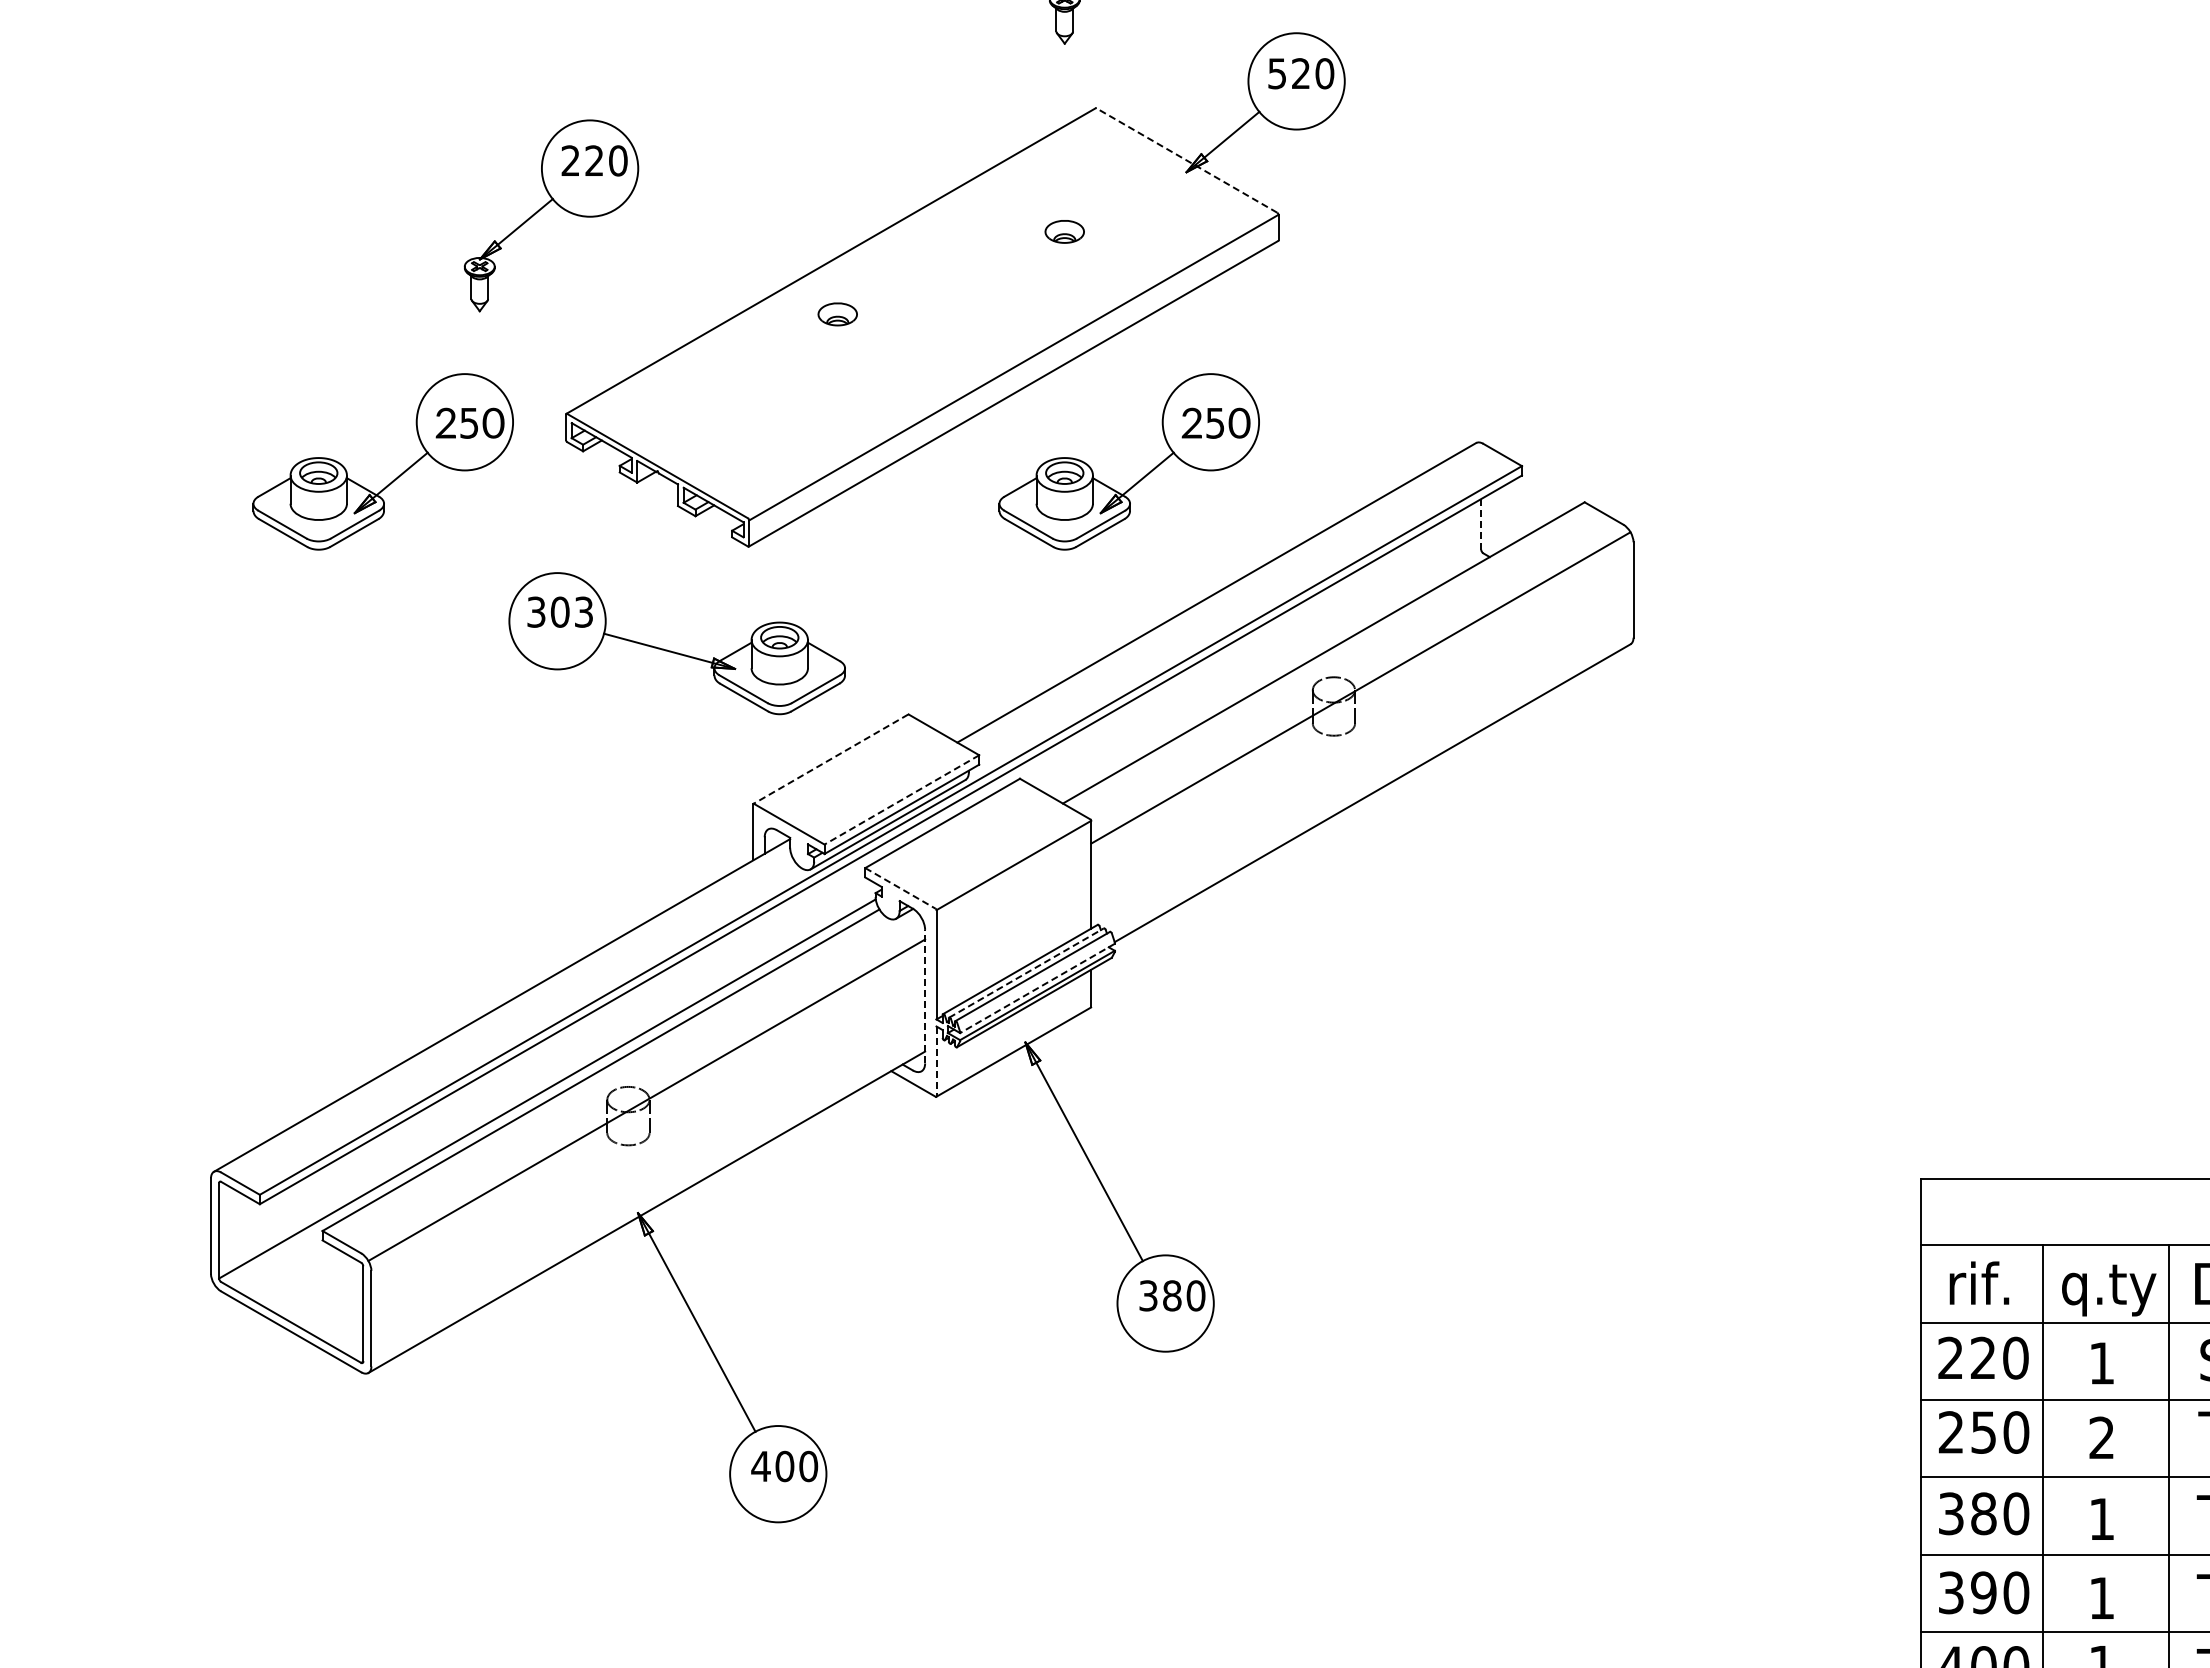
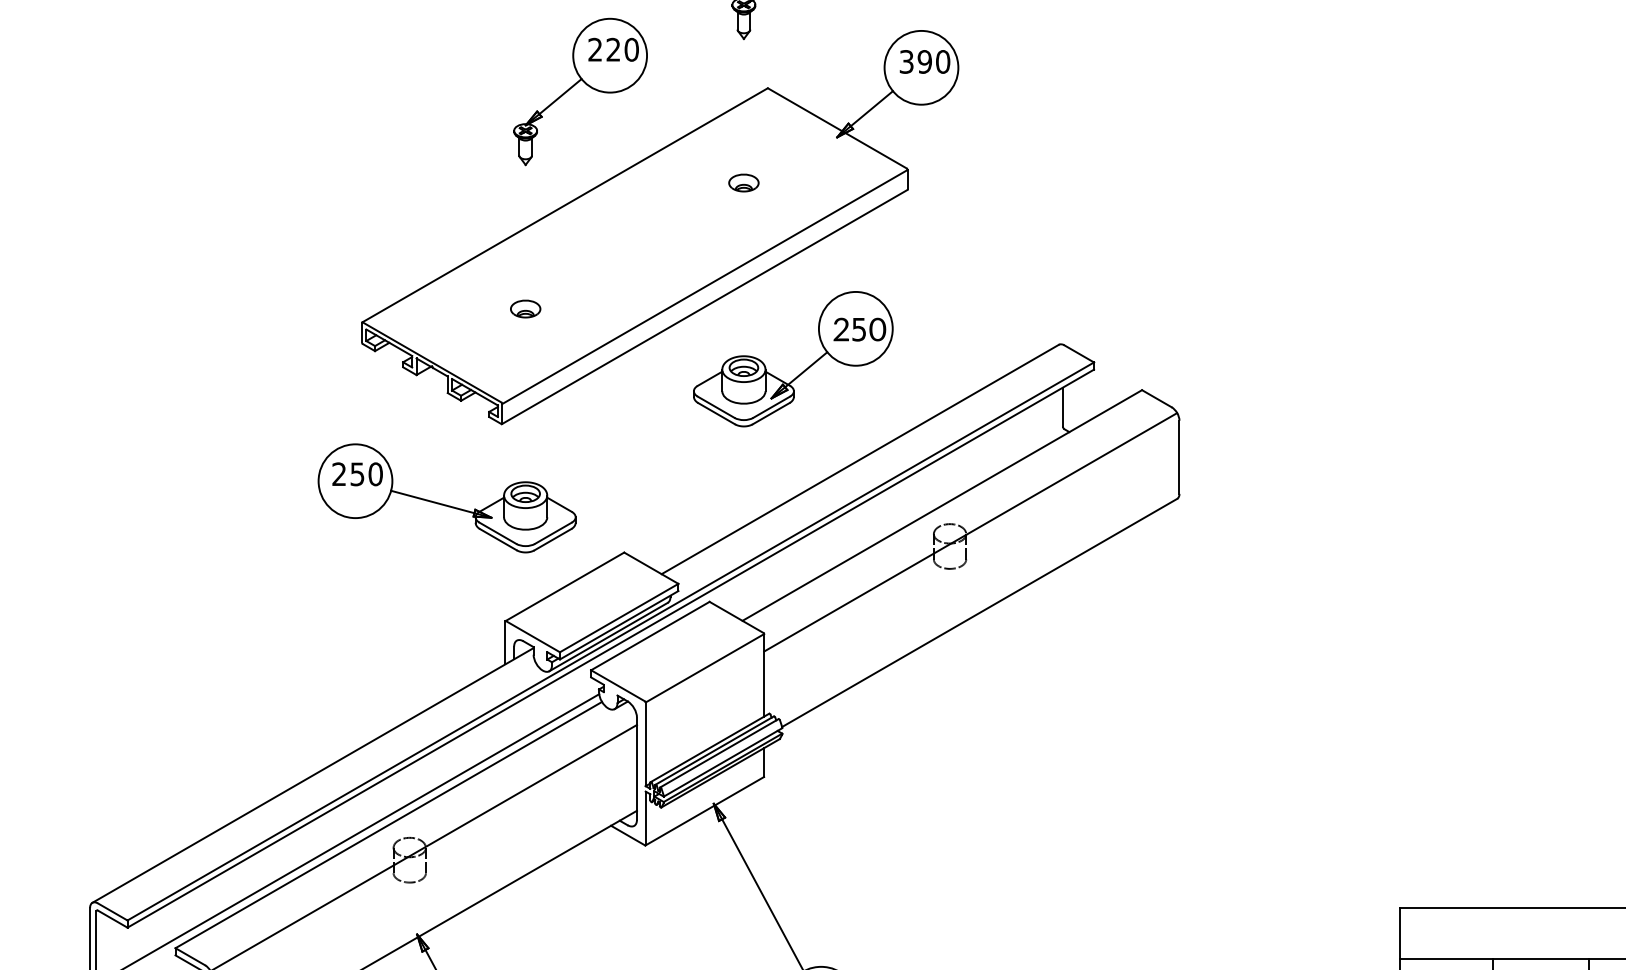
text: (1289, 73) -> (916, 61), 520 -> 390
line: (1186, 160) -> (837, 128), dashed -> solid
part: (544, 207) -> (575, 85), moved
part: (837, 314) -> (525, 309), moved
part: (397, 476) -> (232, 370), removed
line: (1481, 524) -> (1063, 407), dashed -> solid
text: (560, 611) -> (357, 473), 303 -> 250
line: (830, 759) -> (564, 587), dashed -> solid
line: (901, 800) -> (618, 618), dashed -> solid
line: (900, 888) -> (618, 685), dashed -> solid
line: (1026, 972) -> (714, 750), dashed -> solid
line: (1037, 988) -> (723, 762), dashed -> solid
line: (925, 996) -> (637, 768), dashed -> solid
line: (936, 1061) -> (645, 818), dashed -> solid

